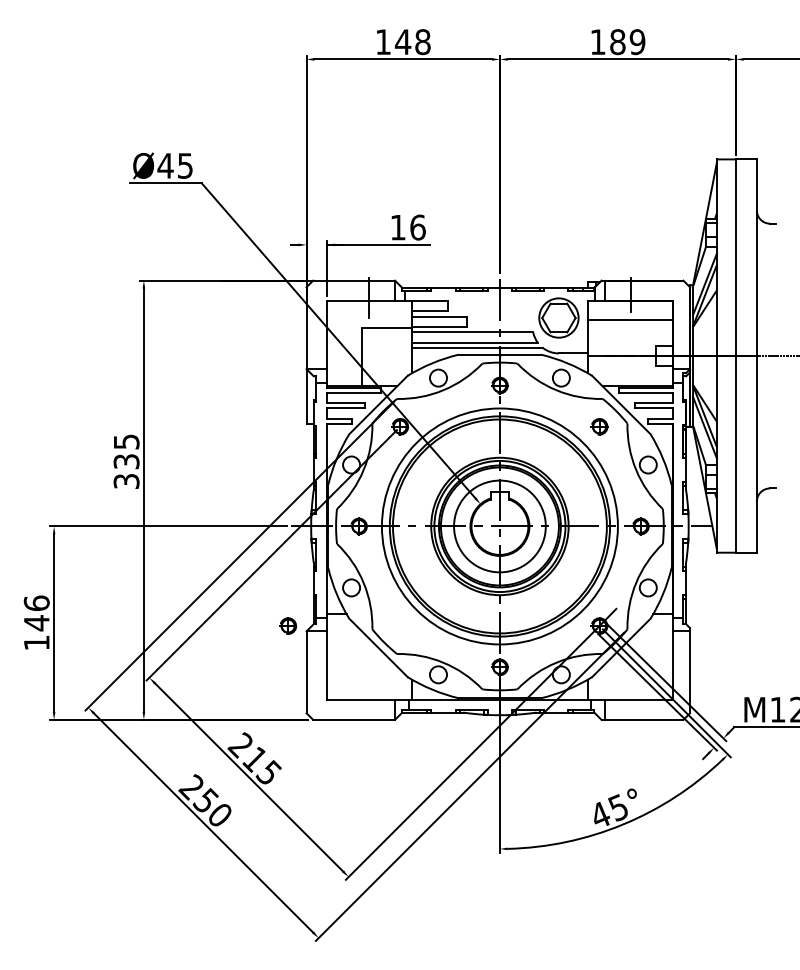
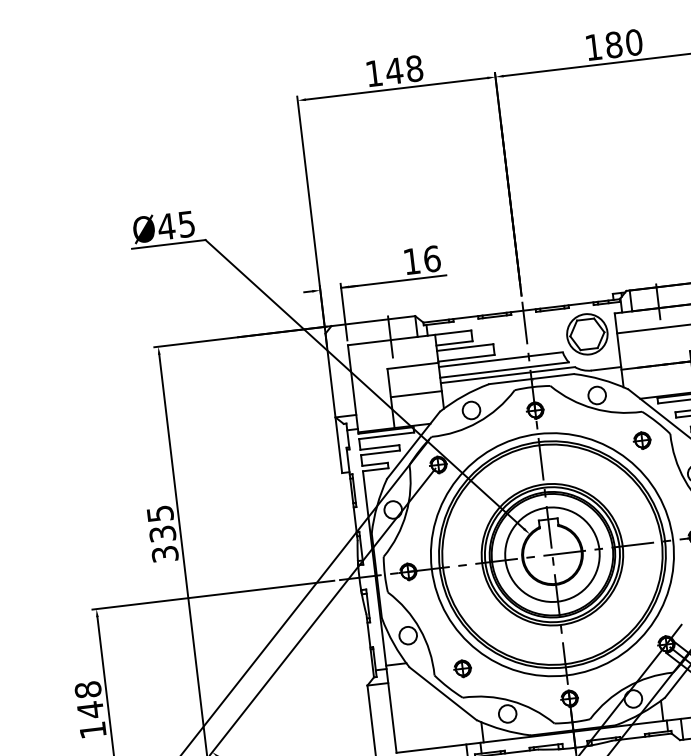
text: (637, 42) -> (634, 42), 189 -> 180
line: (387, 356) -> (416, 394), added
text: (36, 603) -> (87, 690), 146 -> 148
part: (288, 625) -> (462, 668), moved

